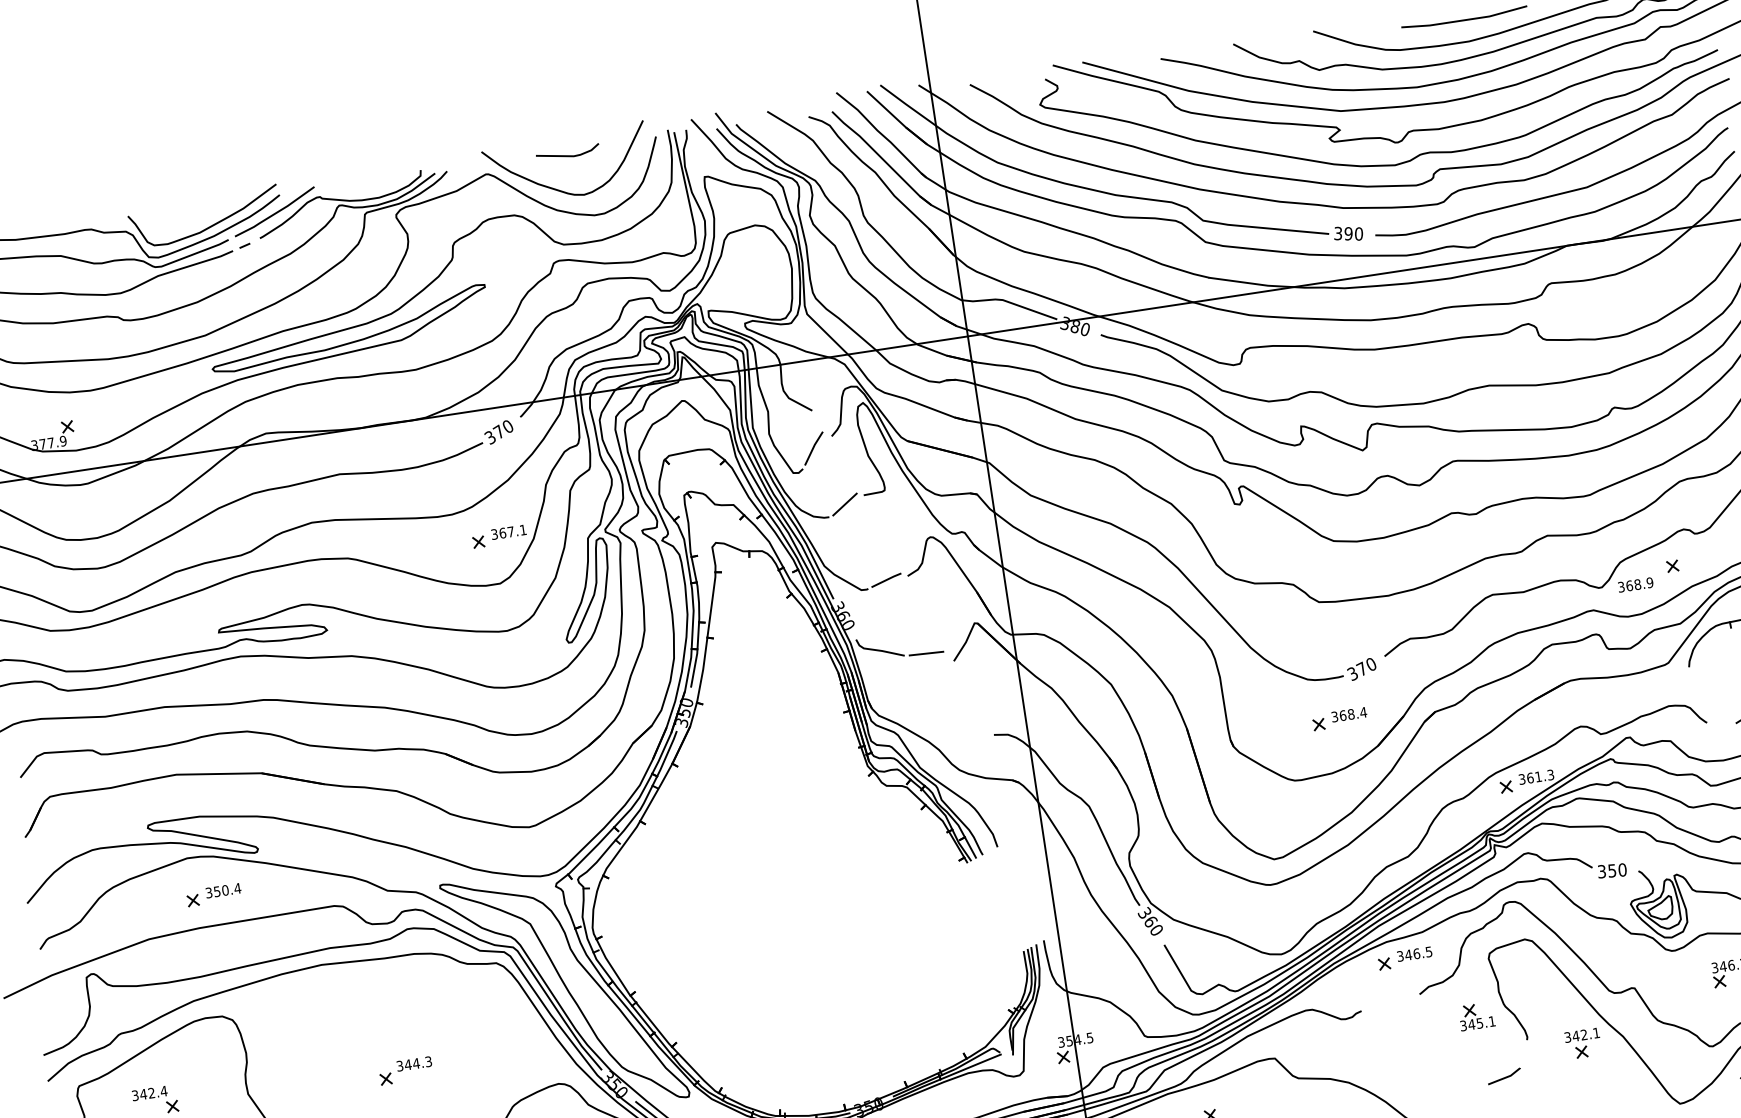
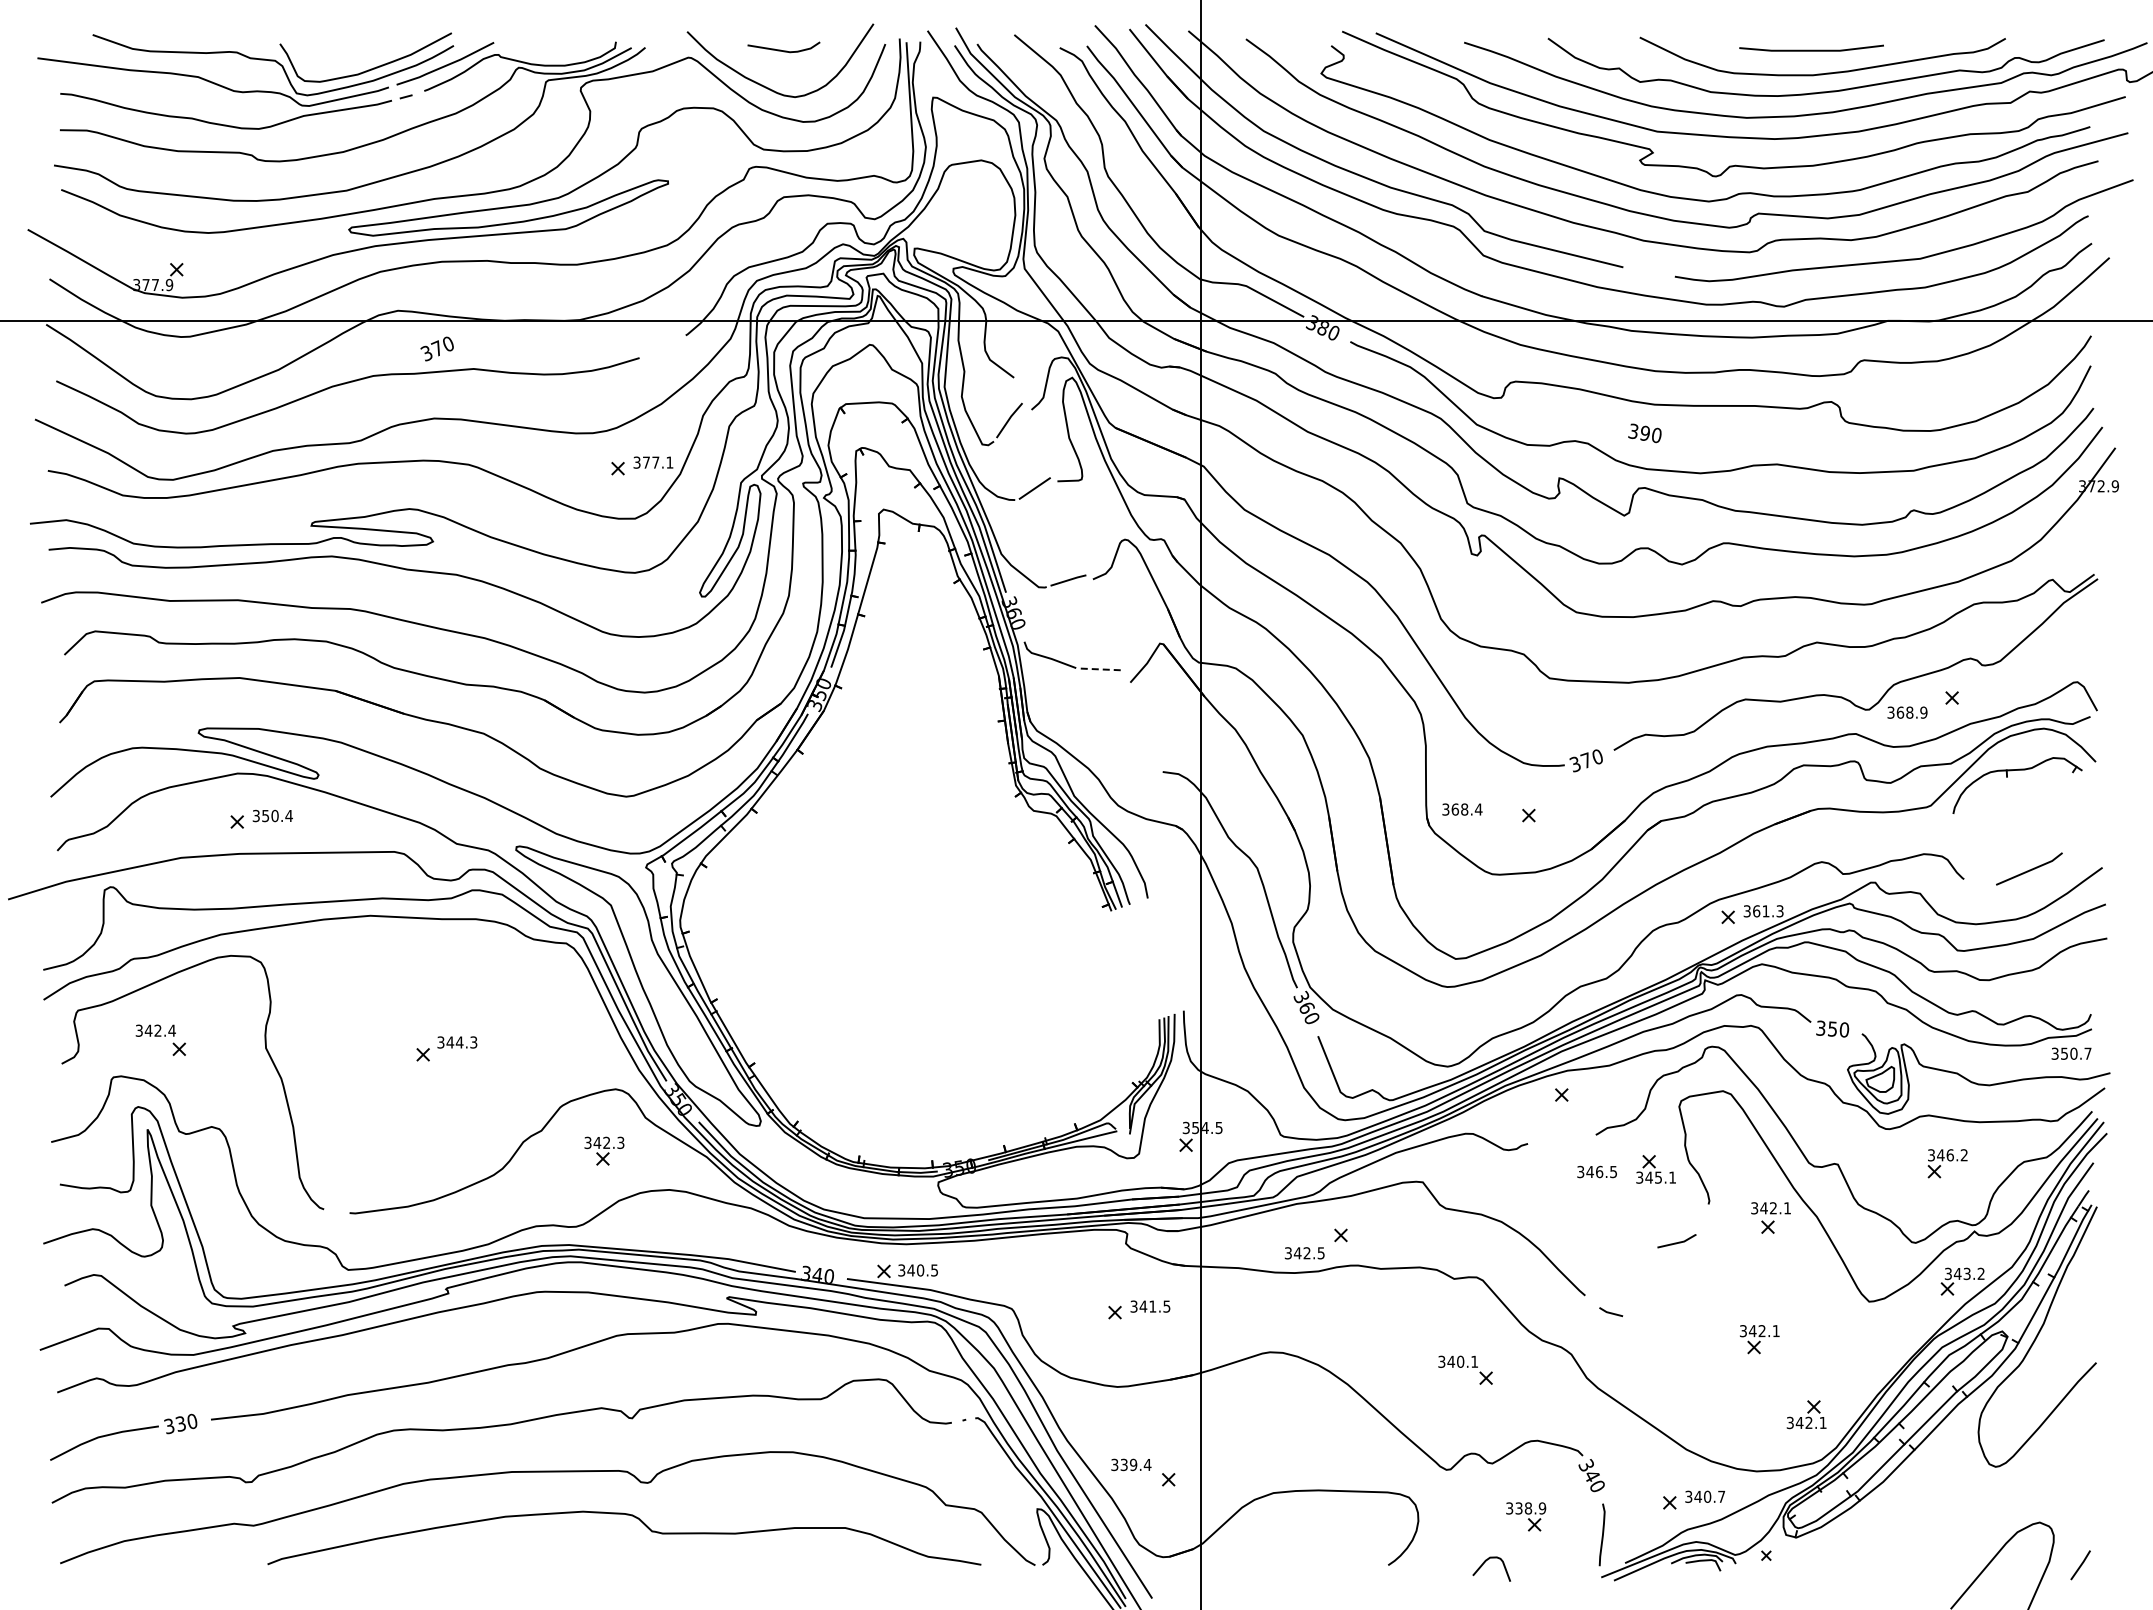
text: (1348, 233) -> (1644, 433), moved
text: (498, 432) -> (436, 348), moved
text: (502, 533) -> (646, 462), 367.1 -> 377.1
line: (926, 653) -> (1101, 669), solid -> dashed
text: (1349, 714) -> (1462, 809), moved
text: (1414, 953) -> (1596, 1171), moved

